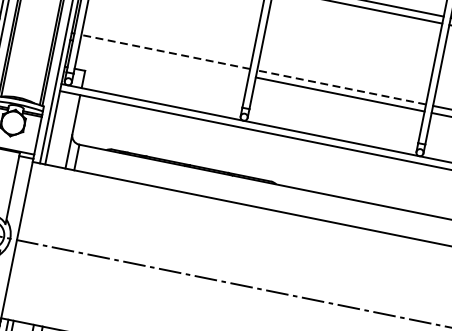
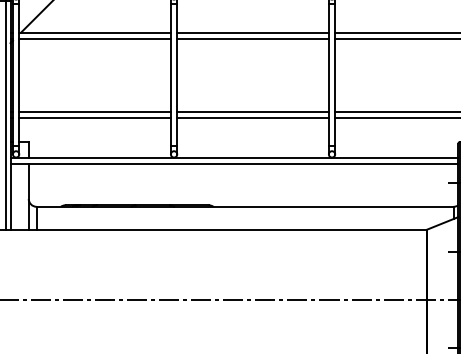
line: (166, 51) -> (95, 111), dashed -> solid
line: (163, 59) -> (94, 118), added
line: (342, 87) -> (253, 111), dashed -> solid

